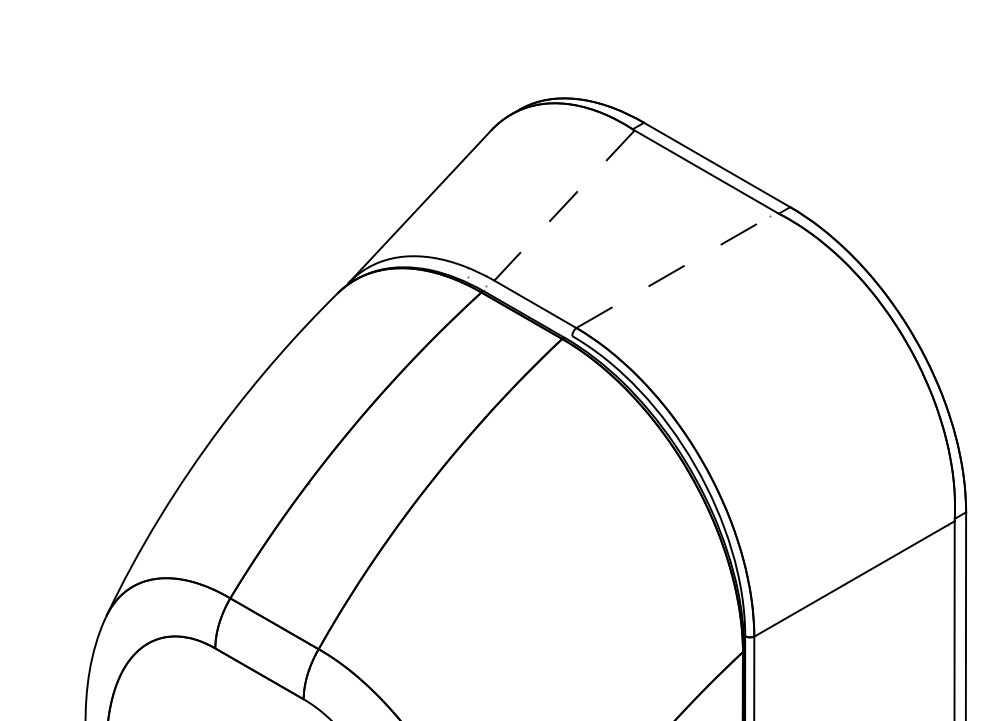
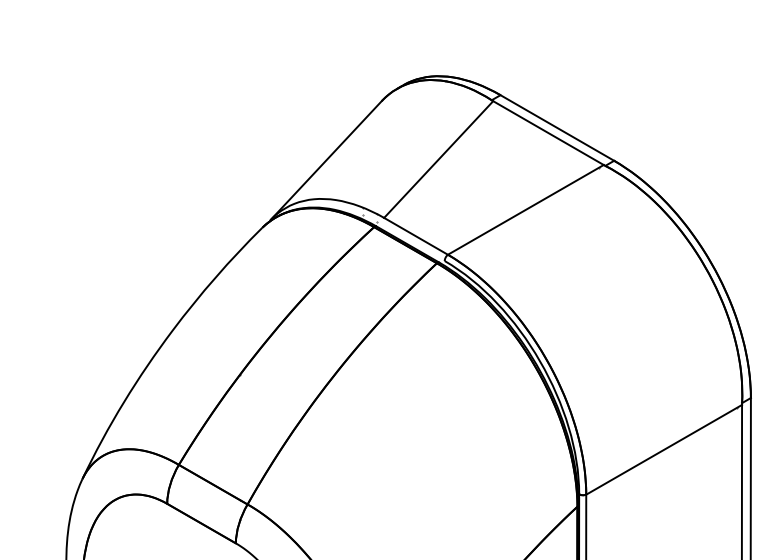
line: (564, 205) -> (438, 159), dashed -> solid
line: (676, 270) -> (525, 210), dashed -> solid

